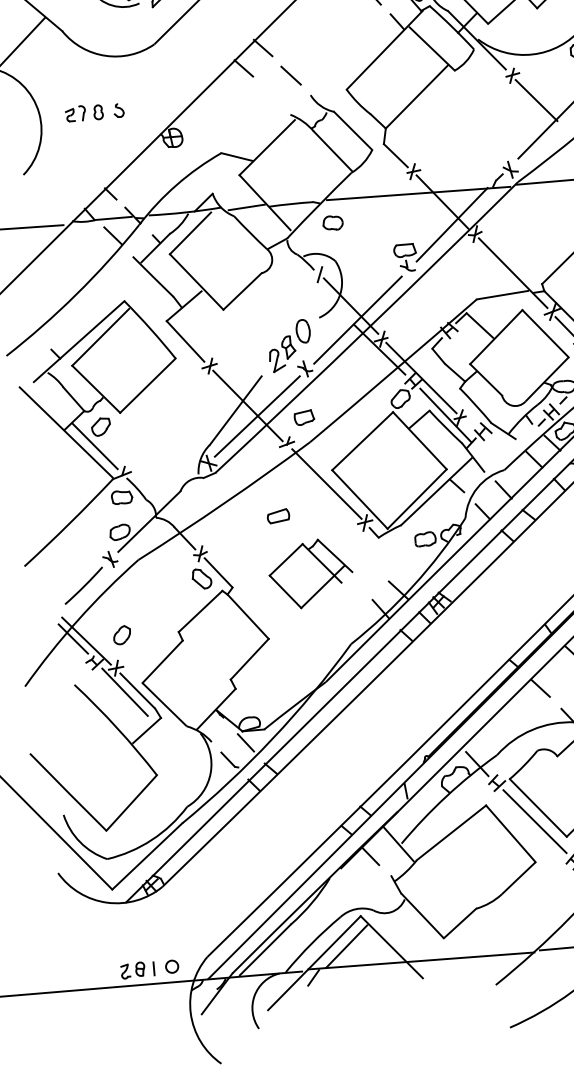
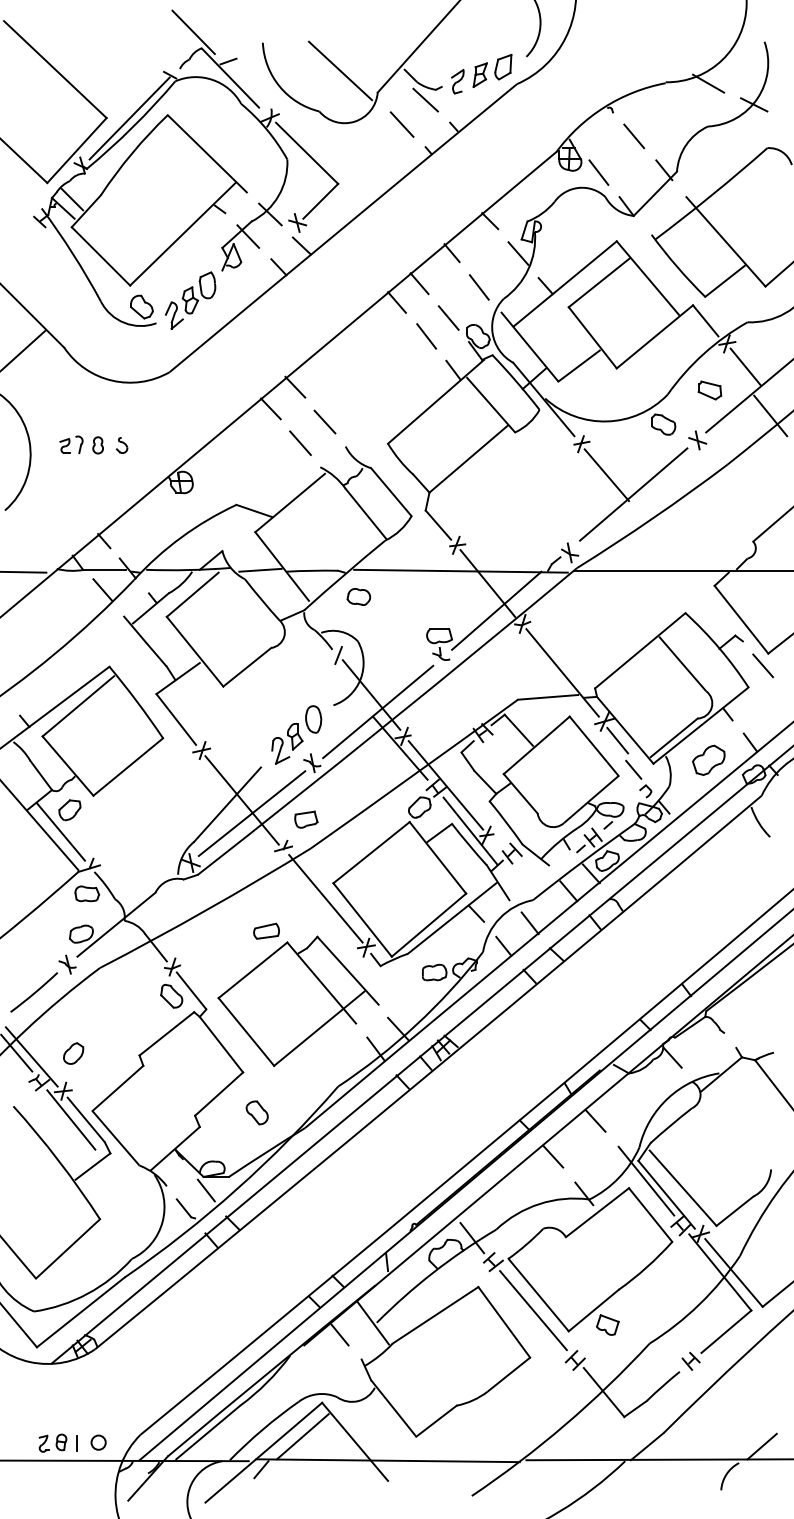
line: (271, 95) -> (300, 443), added
part: (310, 573) -> (298, 1000), size x1.67
part: (283, 672) -> (256, 1112), added

